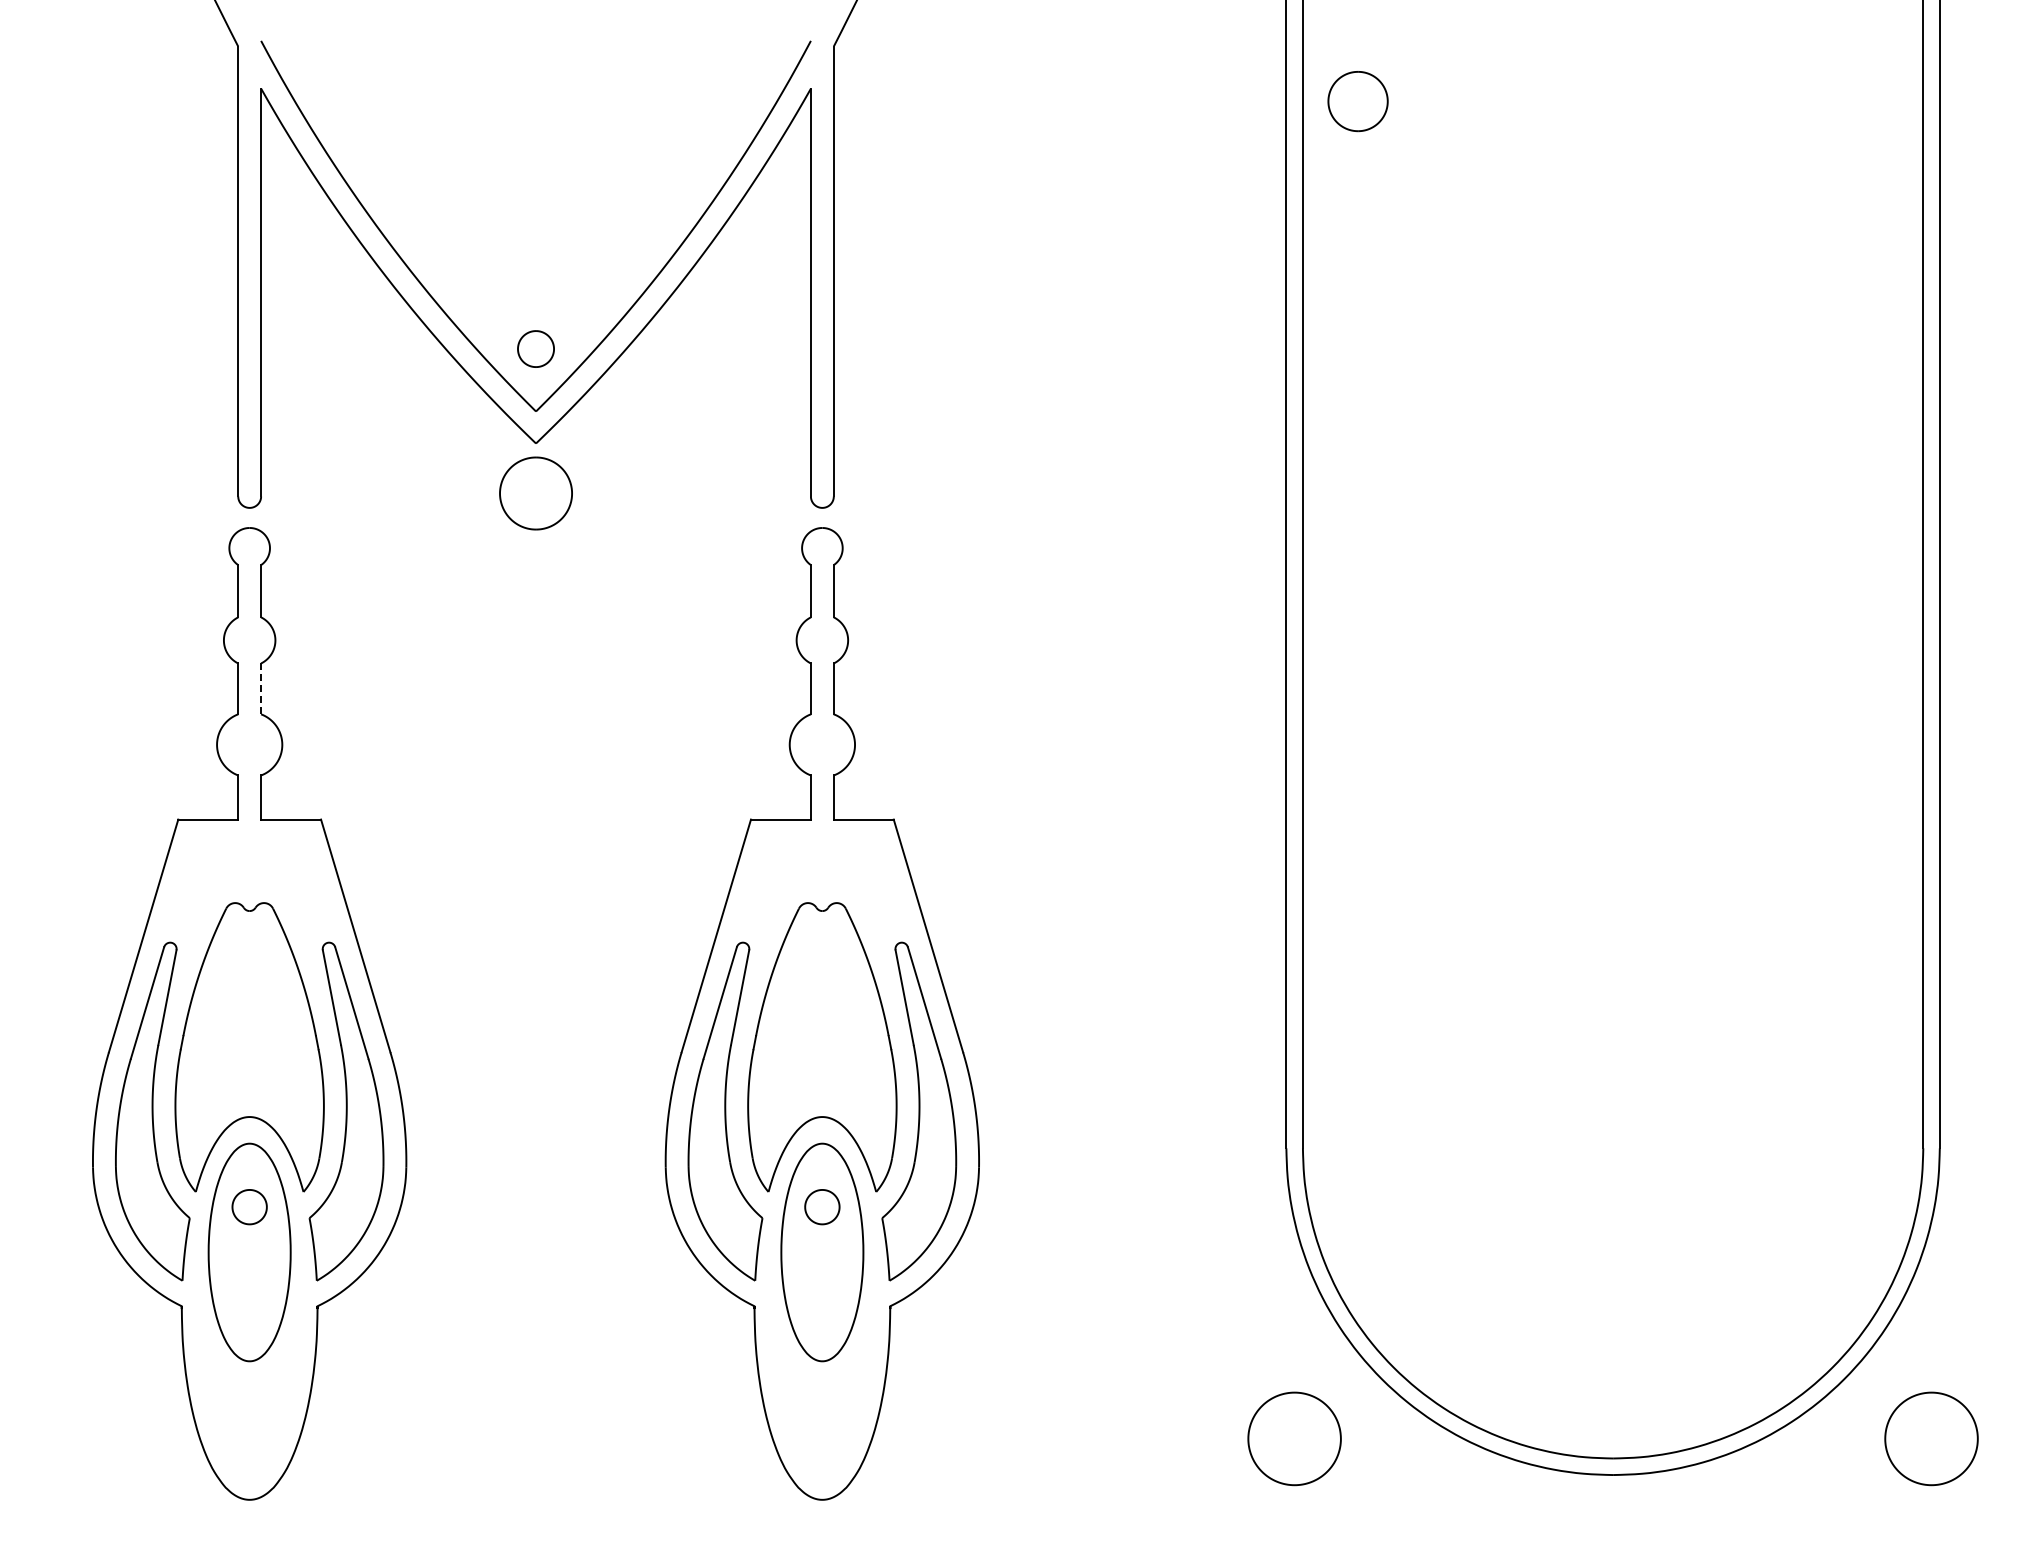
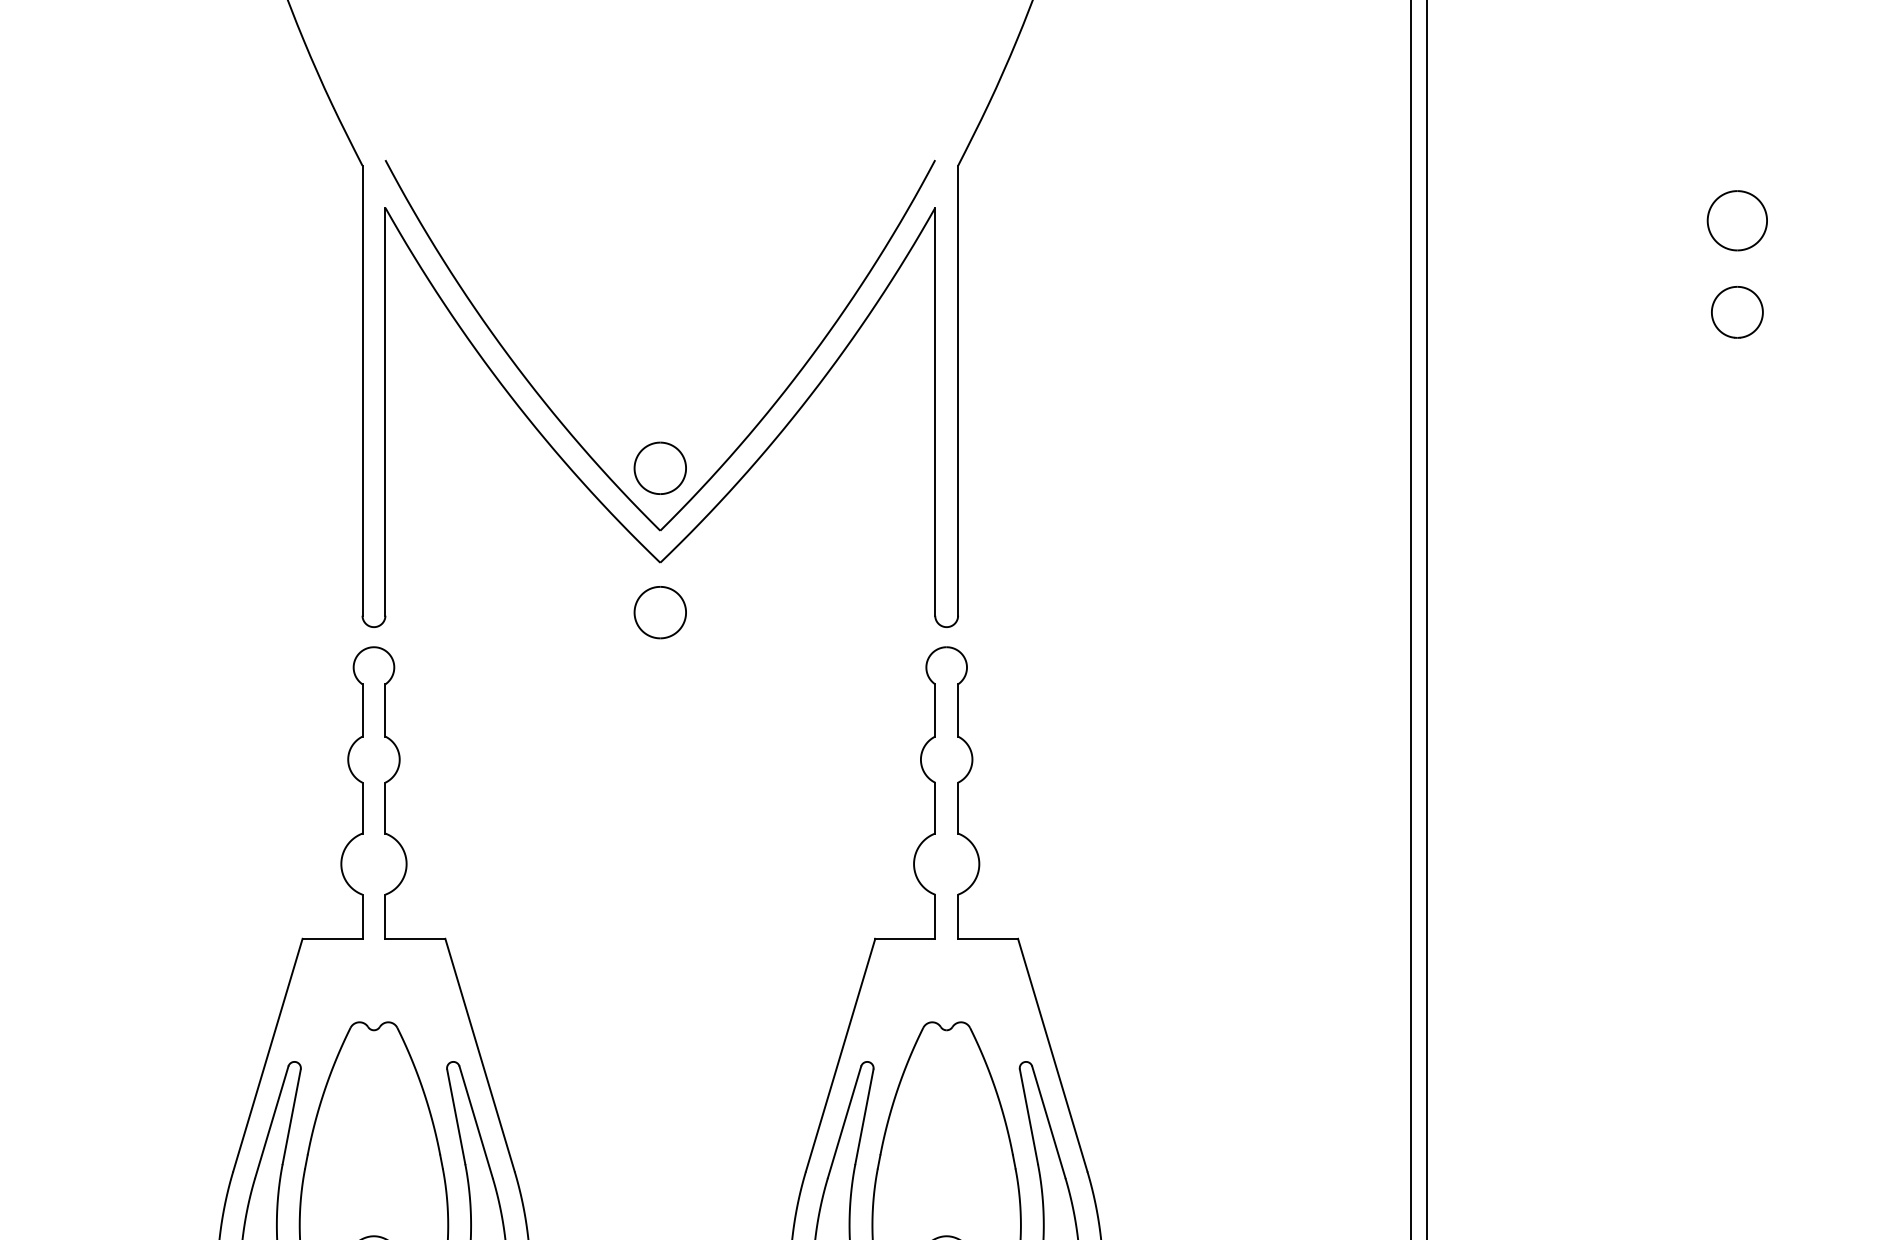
part: (1357, 101) -> (1736, 220), moved
part: (1612, 192) -> (1736, 311), added
part: (535, 348) -> (659, 467), size x1.43
part: (535, 492) -> (659, 611), size x0.71
line: (261, 688) -> (385, 807), dashed -> solid

